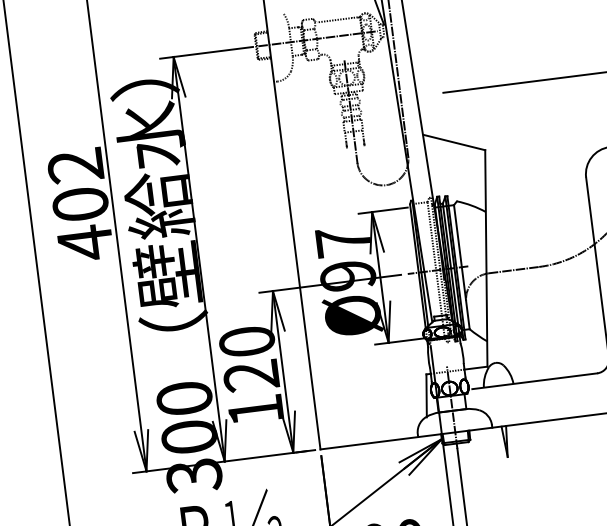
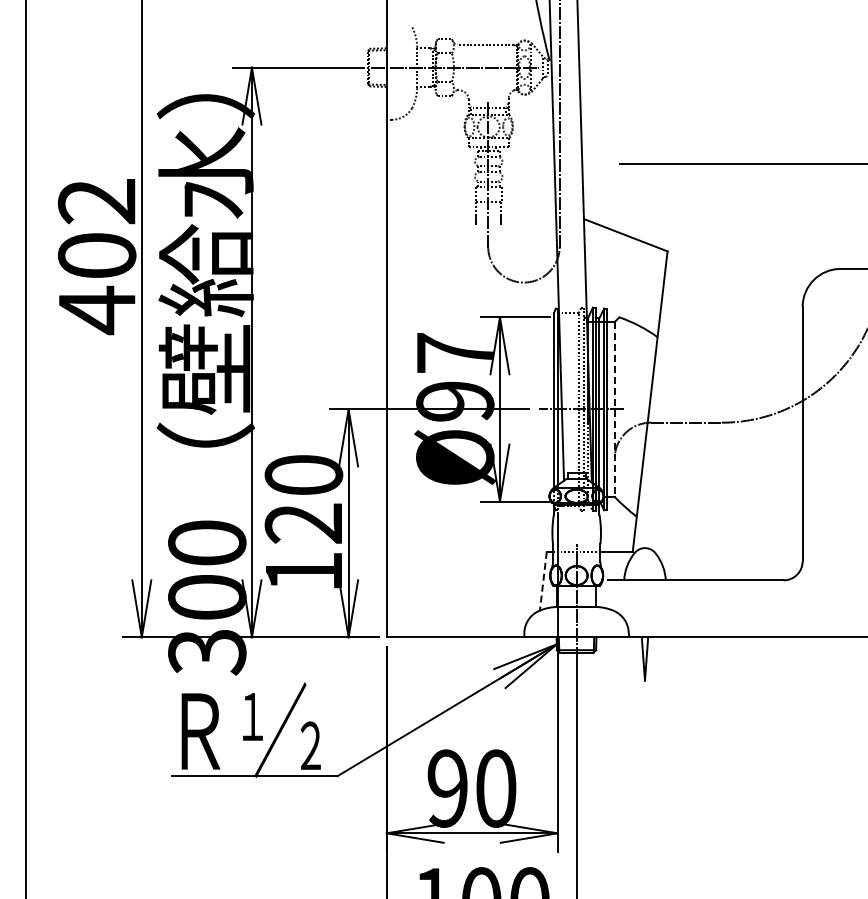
line: (461, 267) -> (614, 409), solid -> dashed
line: (426, 396) -> (543, 582), solid -> dashed

